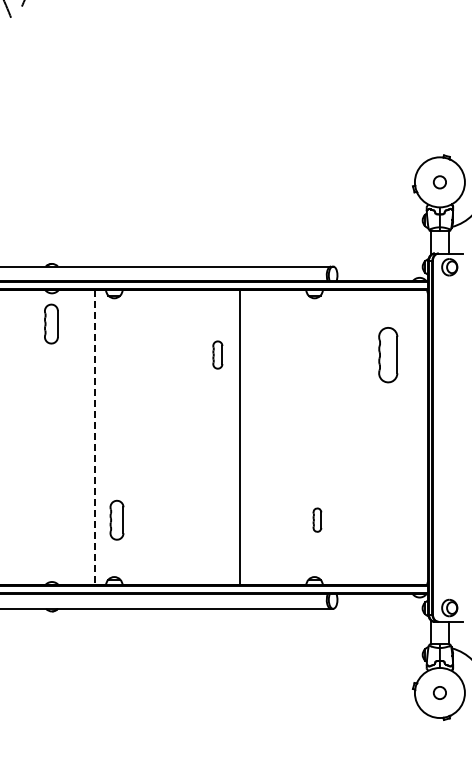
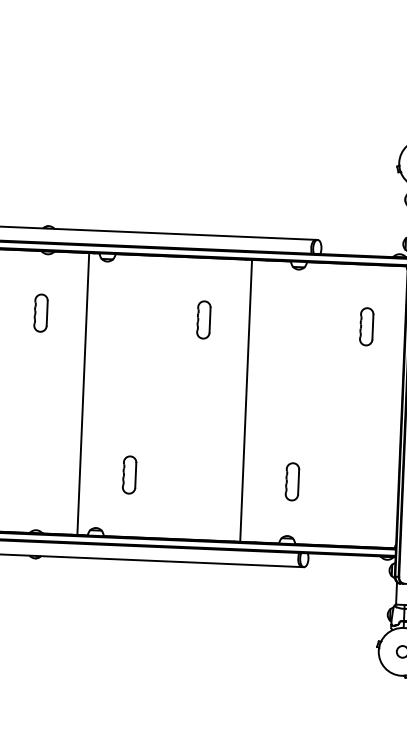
part: (51, 323) -> (41, 312), moved
part: (217, 354) -> (203, 319), size x1.43
part: (387, 354) -> (366, 326), size x0.71
line: (240, 437) -> (246, 400), moved
line: (95, 438) -> (83, 394), dashed -> solid
part: (116, 519) -> (129, 474), moved
part: (317, 519) -> (292, 481), size x1.67

